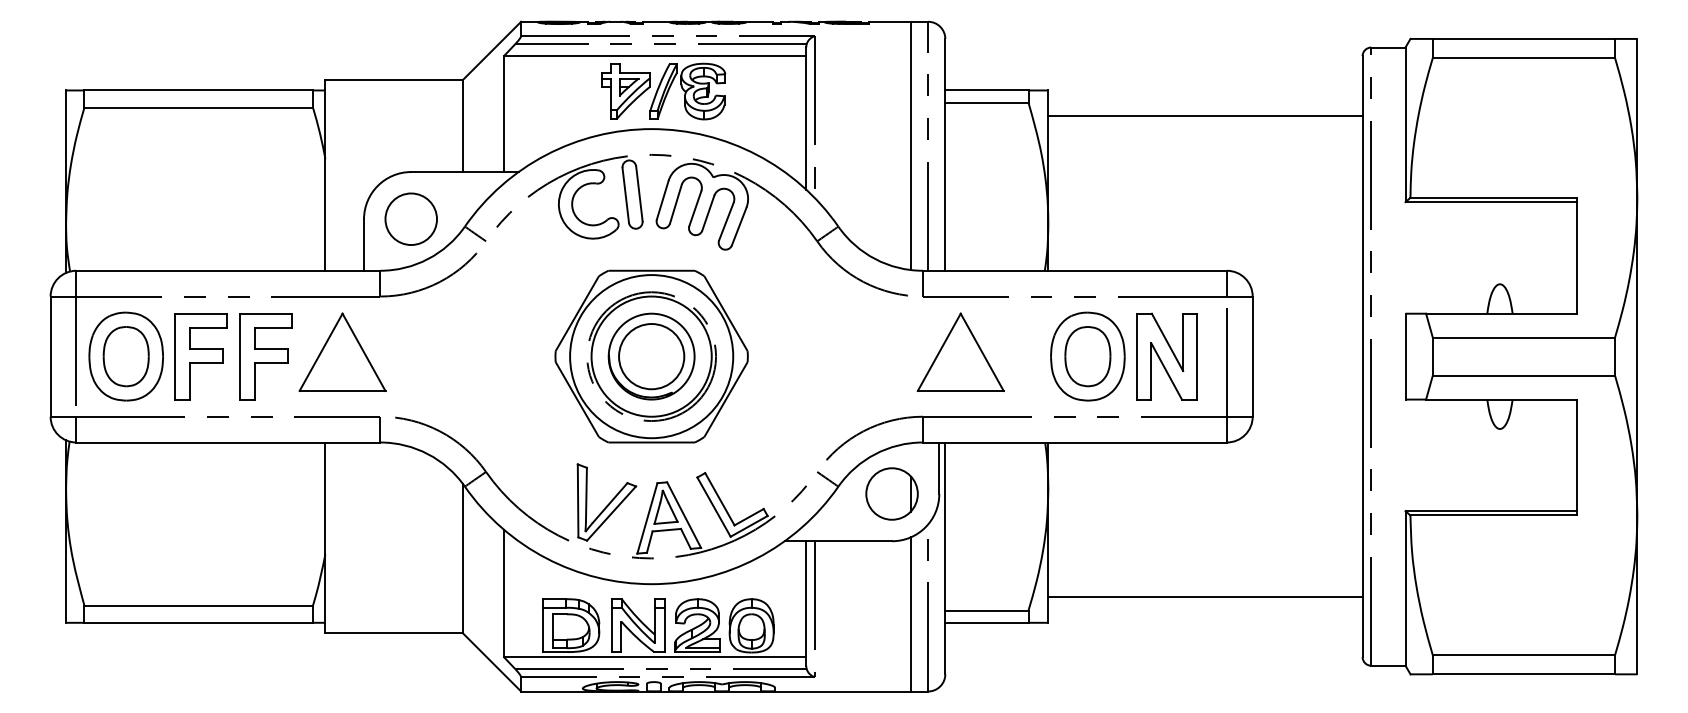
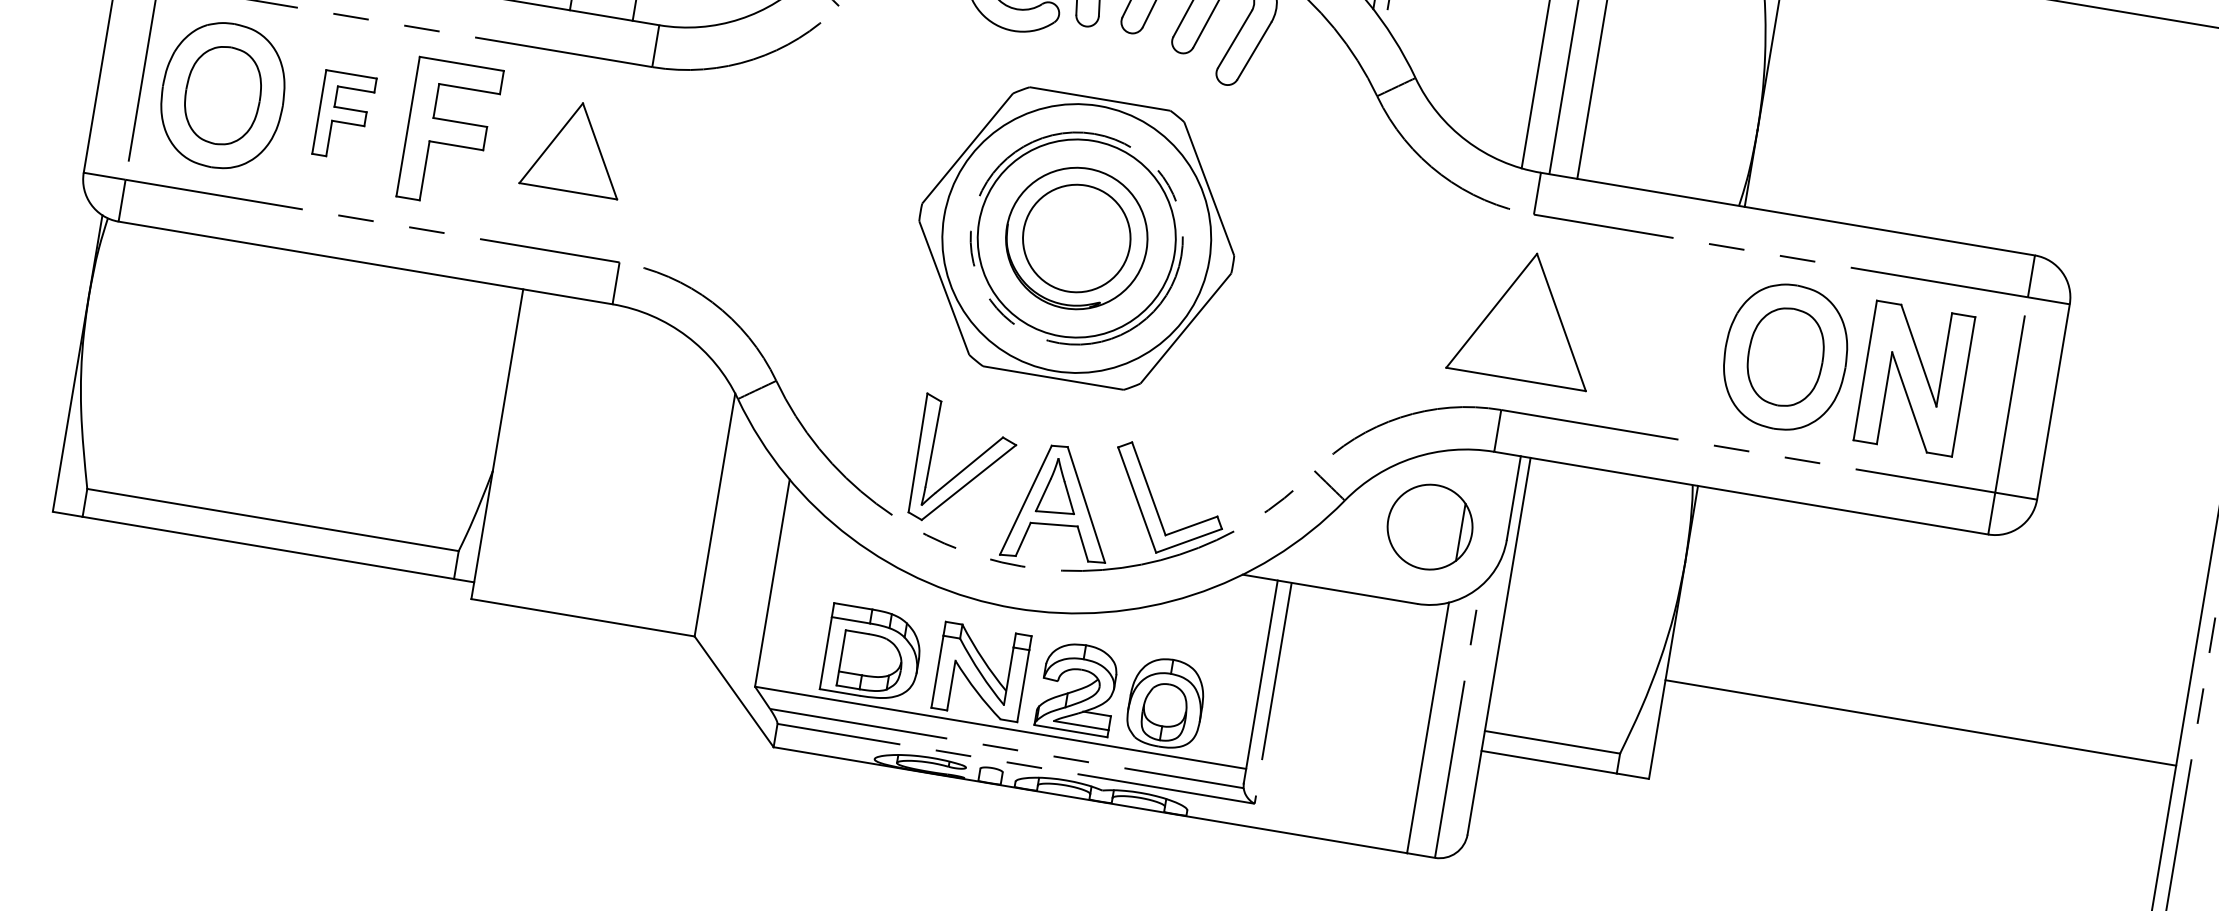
part: (342, 351) -> (575, 146), size x0.7
part: (960, 351) -> (1526, 315), moved
part: (200, 356) -> (343, 115), size x0.6
line: (1205, 597) -> (1920, 723), moved

